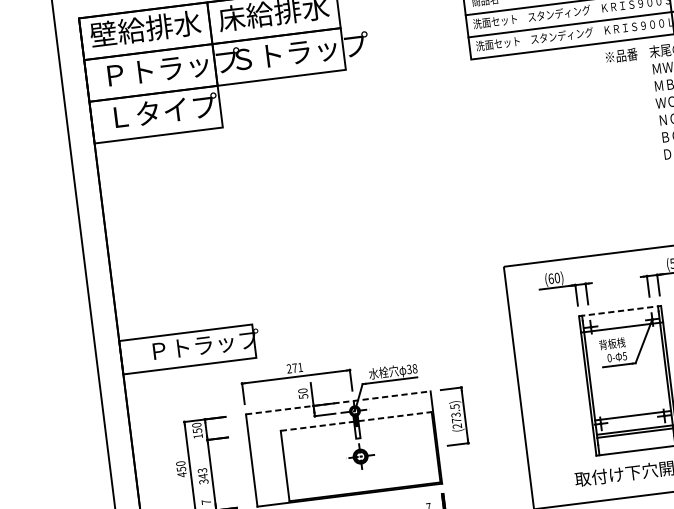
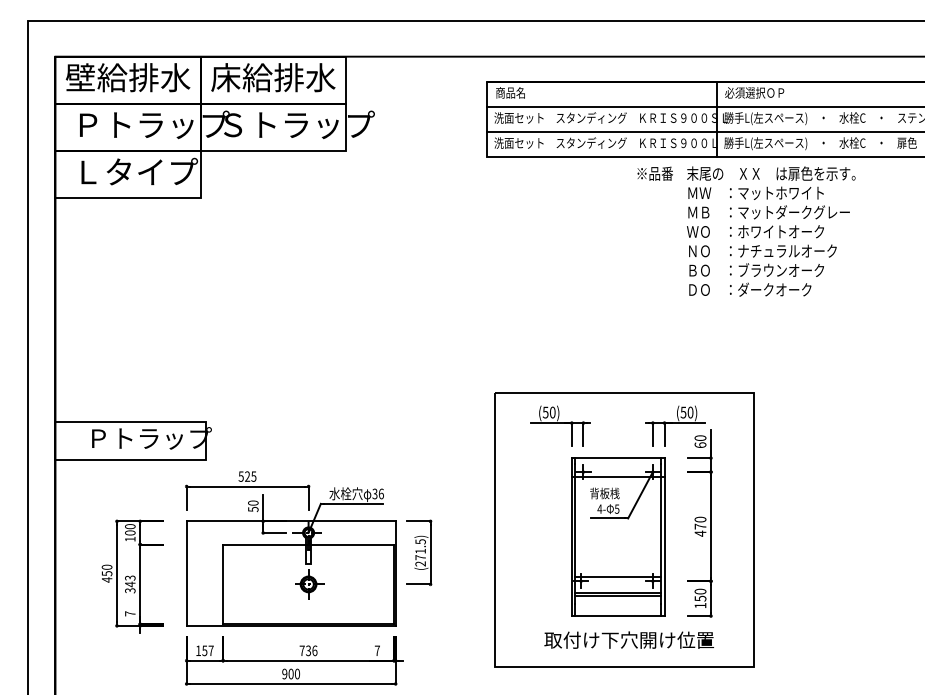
text: (550, 278) -> (545, 412), (60) -> (50)
line: (620, 311) -> (618, 458), dashed -> solid
text: (609, 357) -> (599, 508), 0- -> 4-
text: (294, 368) -> (247, 476), 271 -> 525
text: (414, 368) -> (380, 493), 38 -> 36
line: (338, 402) -> (291, 521), dashed -> solid
text: (455, 414) -> (420, 550), (273.5) -> (271.5)
line: (357, 421) -> (309, 544), dashed -> solid
text: (197, 430) -> (130, 532), 150 -> 100

